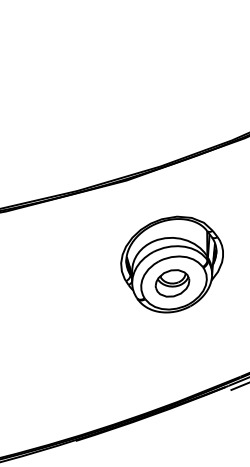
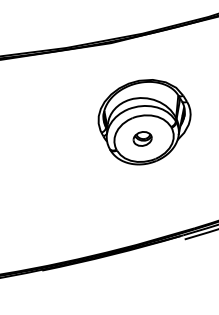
part: (172, 283) -> (142, 139), size x0.6

